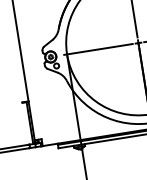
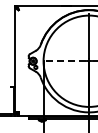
line: (98, 49) -> (63, 61), solid -> dashed

